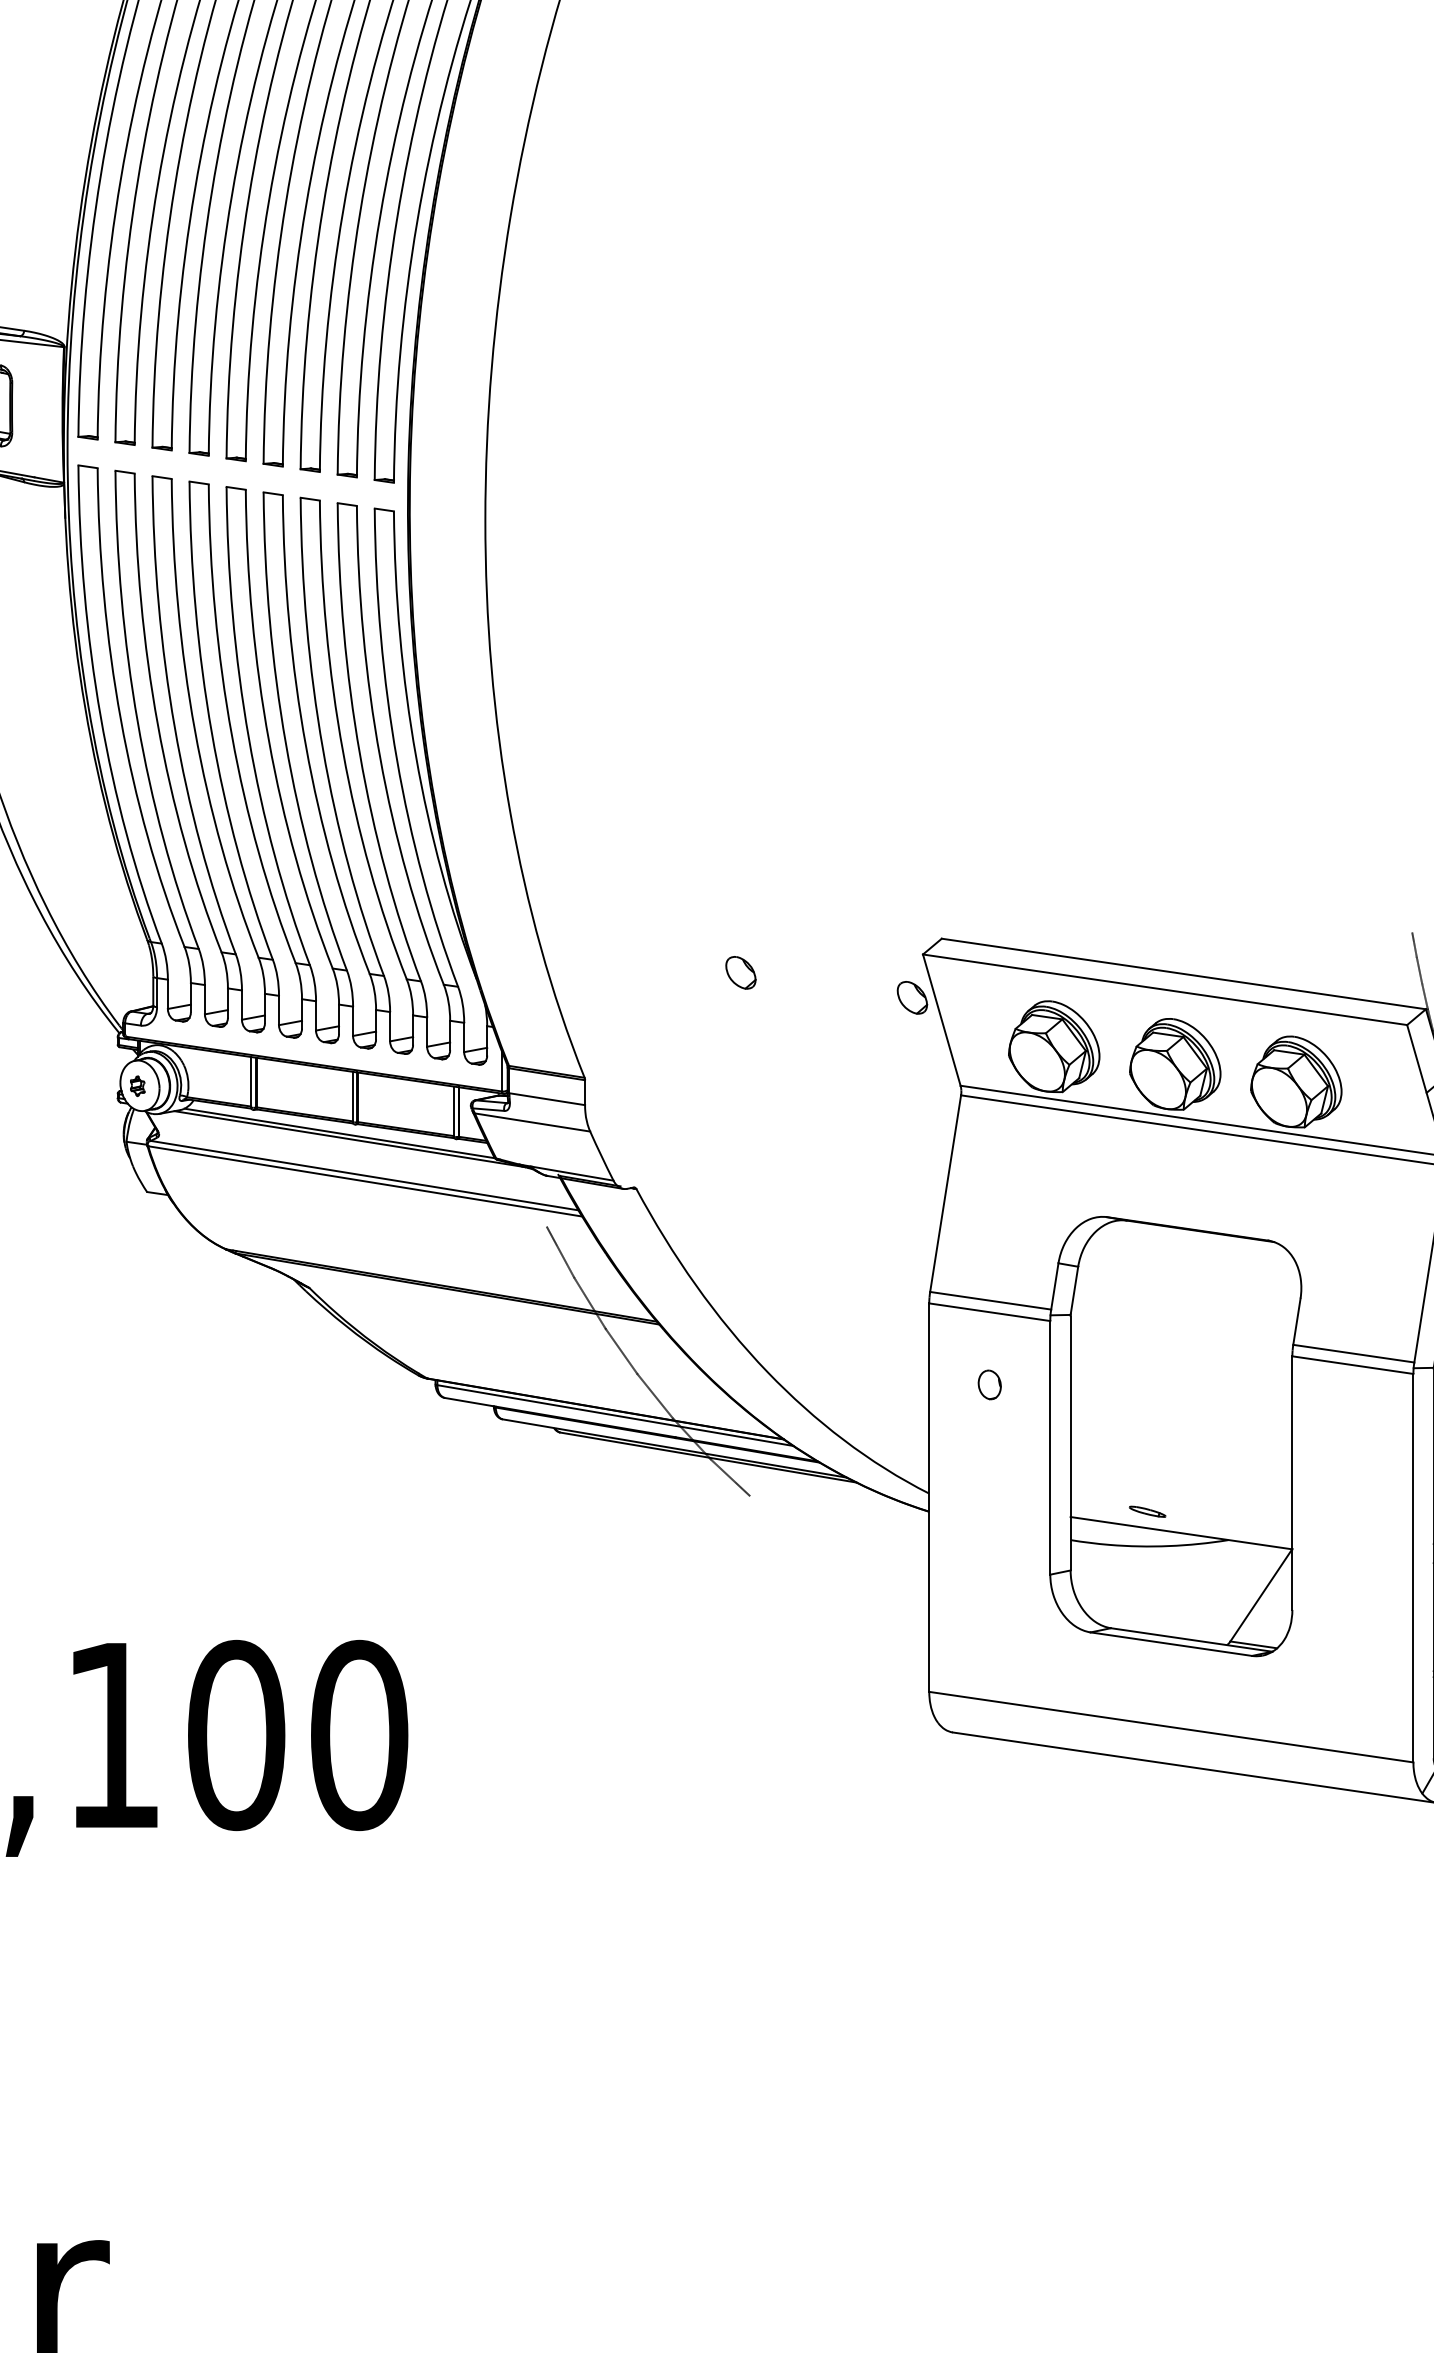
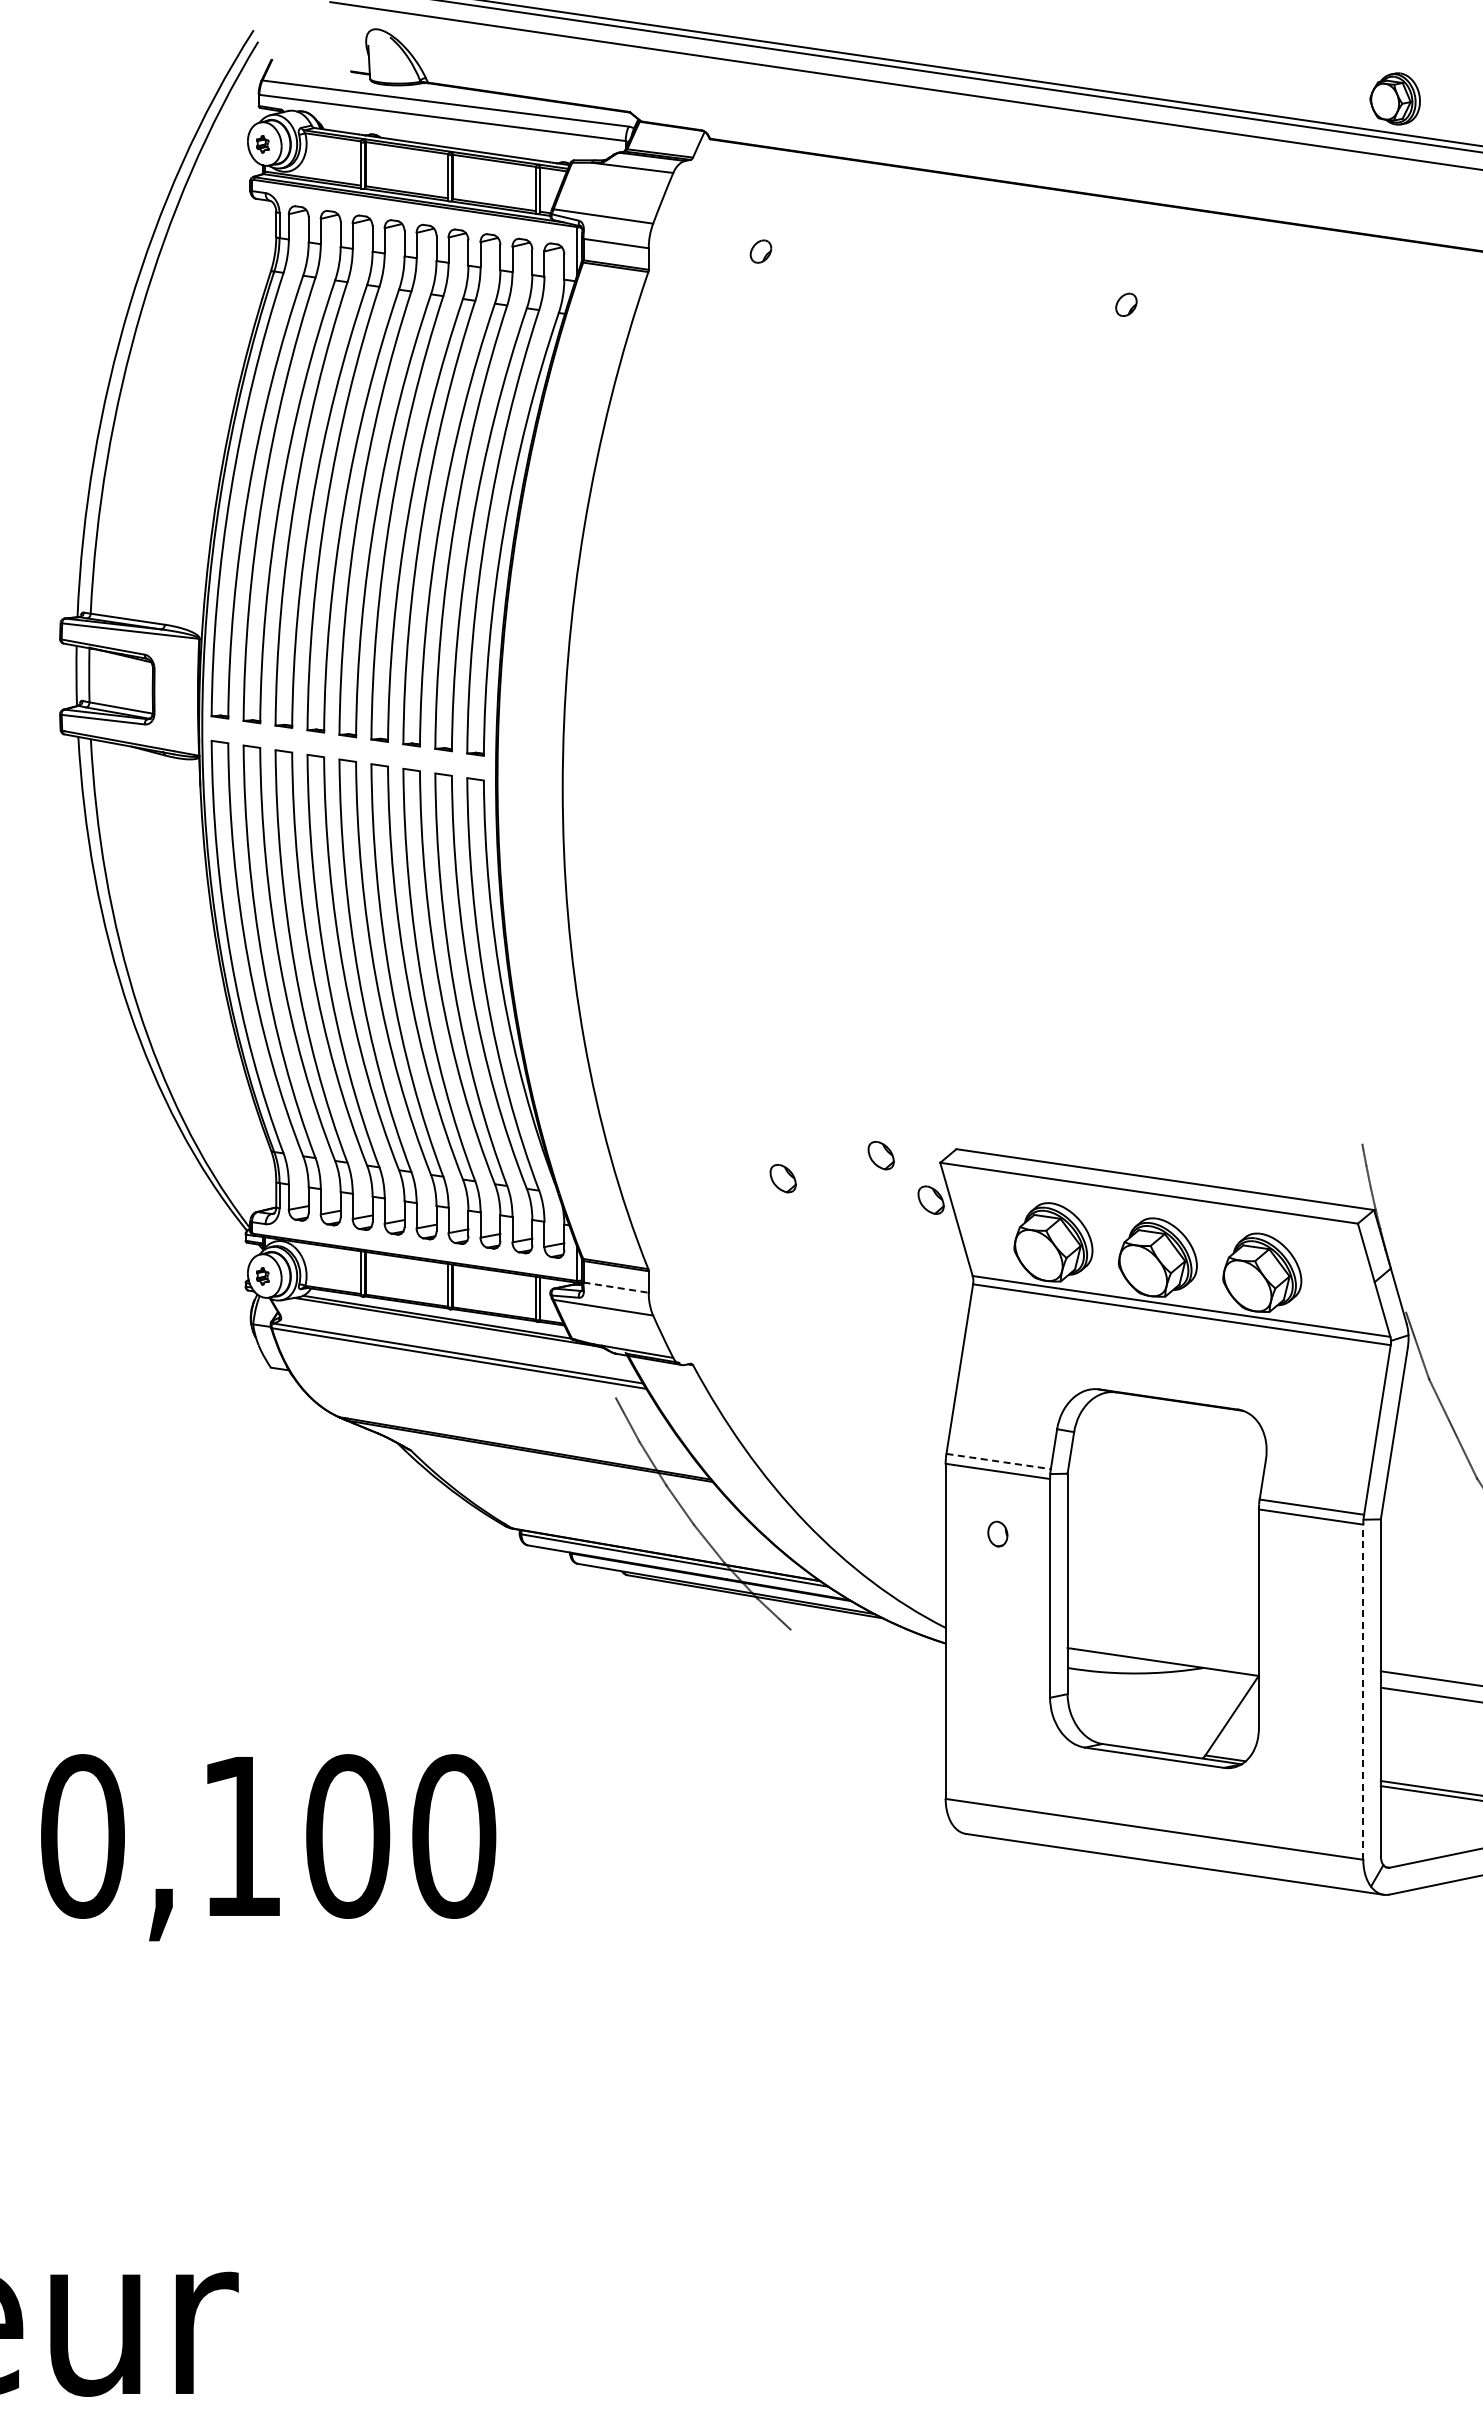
part: (853, 946) -> (880, 1155), added
line: (547, 1099) -> (616, 1287), solid -> dashed
line: (990, 1300) -> (998, 1461), solid -> dashed
part: (1147, 1511) -> (1133, 1643), removed
line: (1413, 1568) -> (1363, 1692), solid -> dashed

